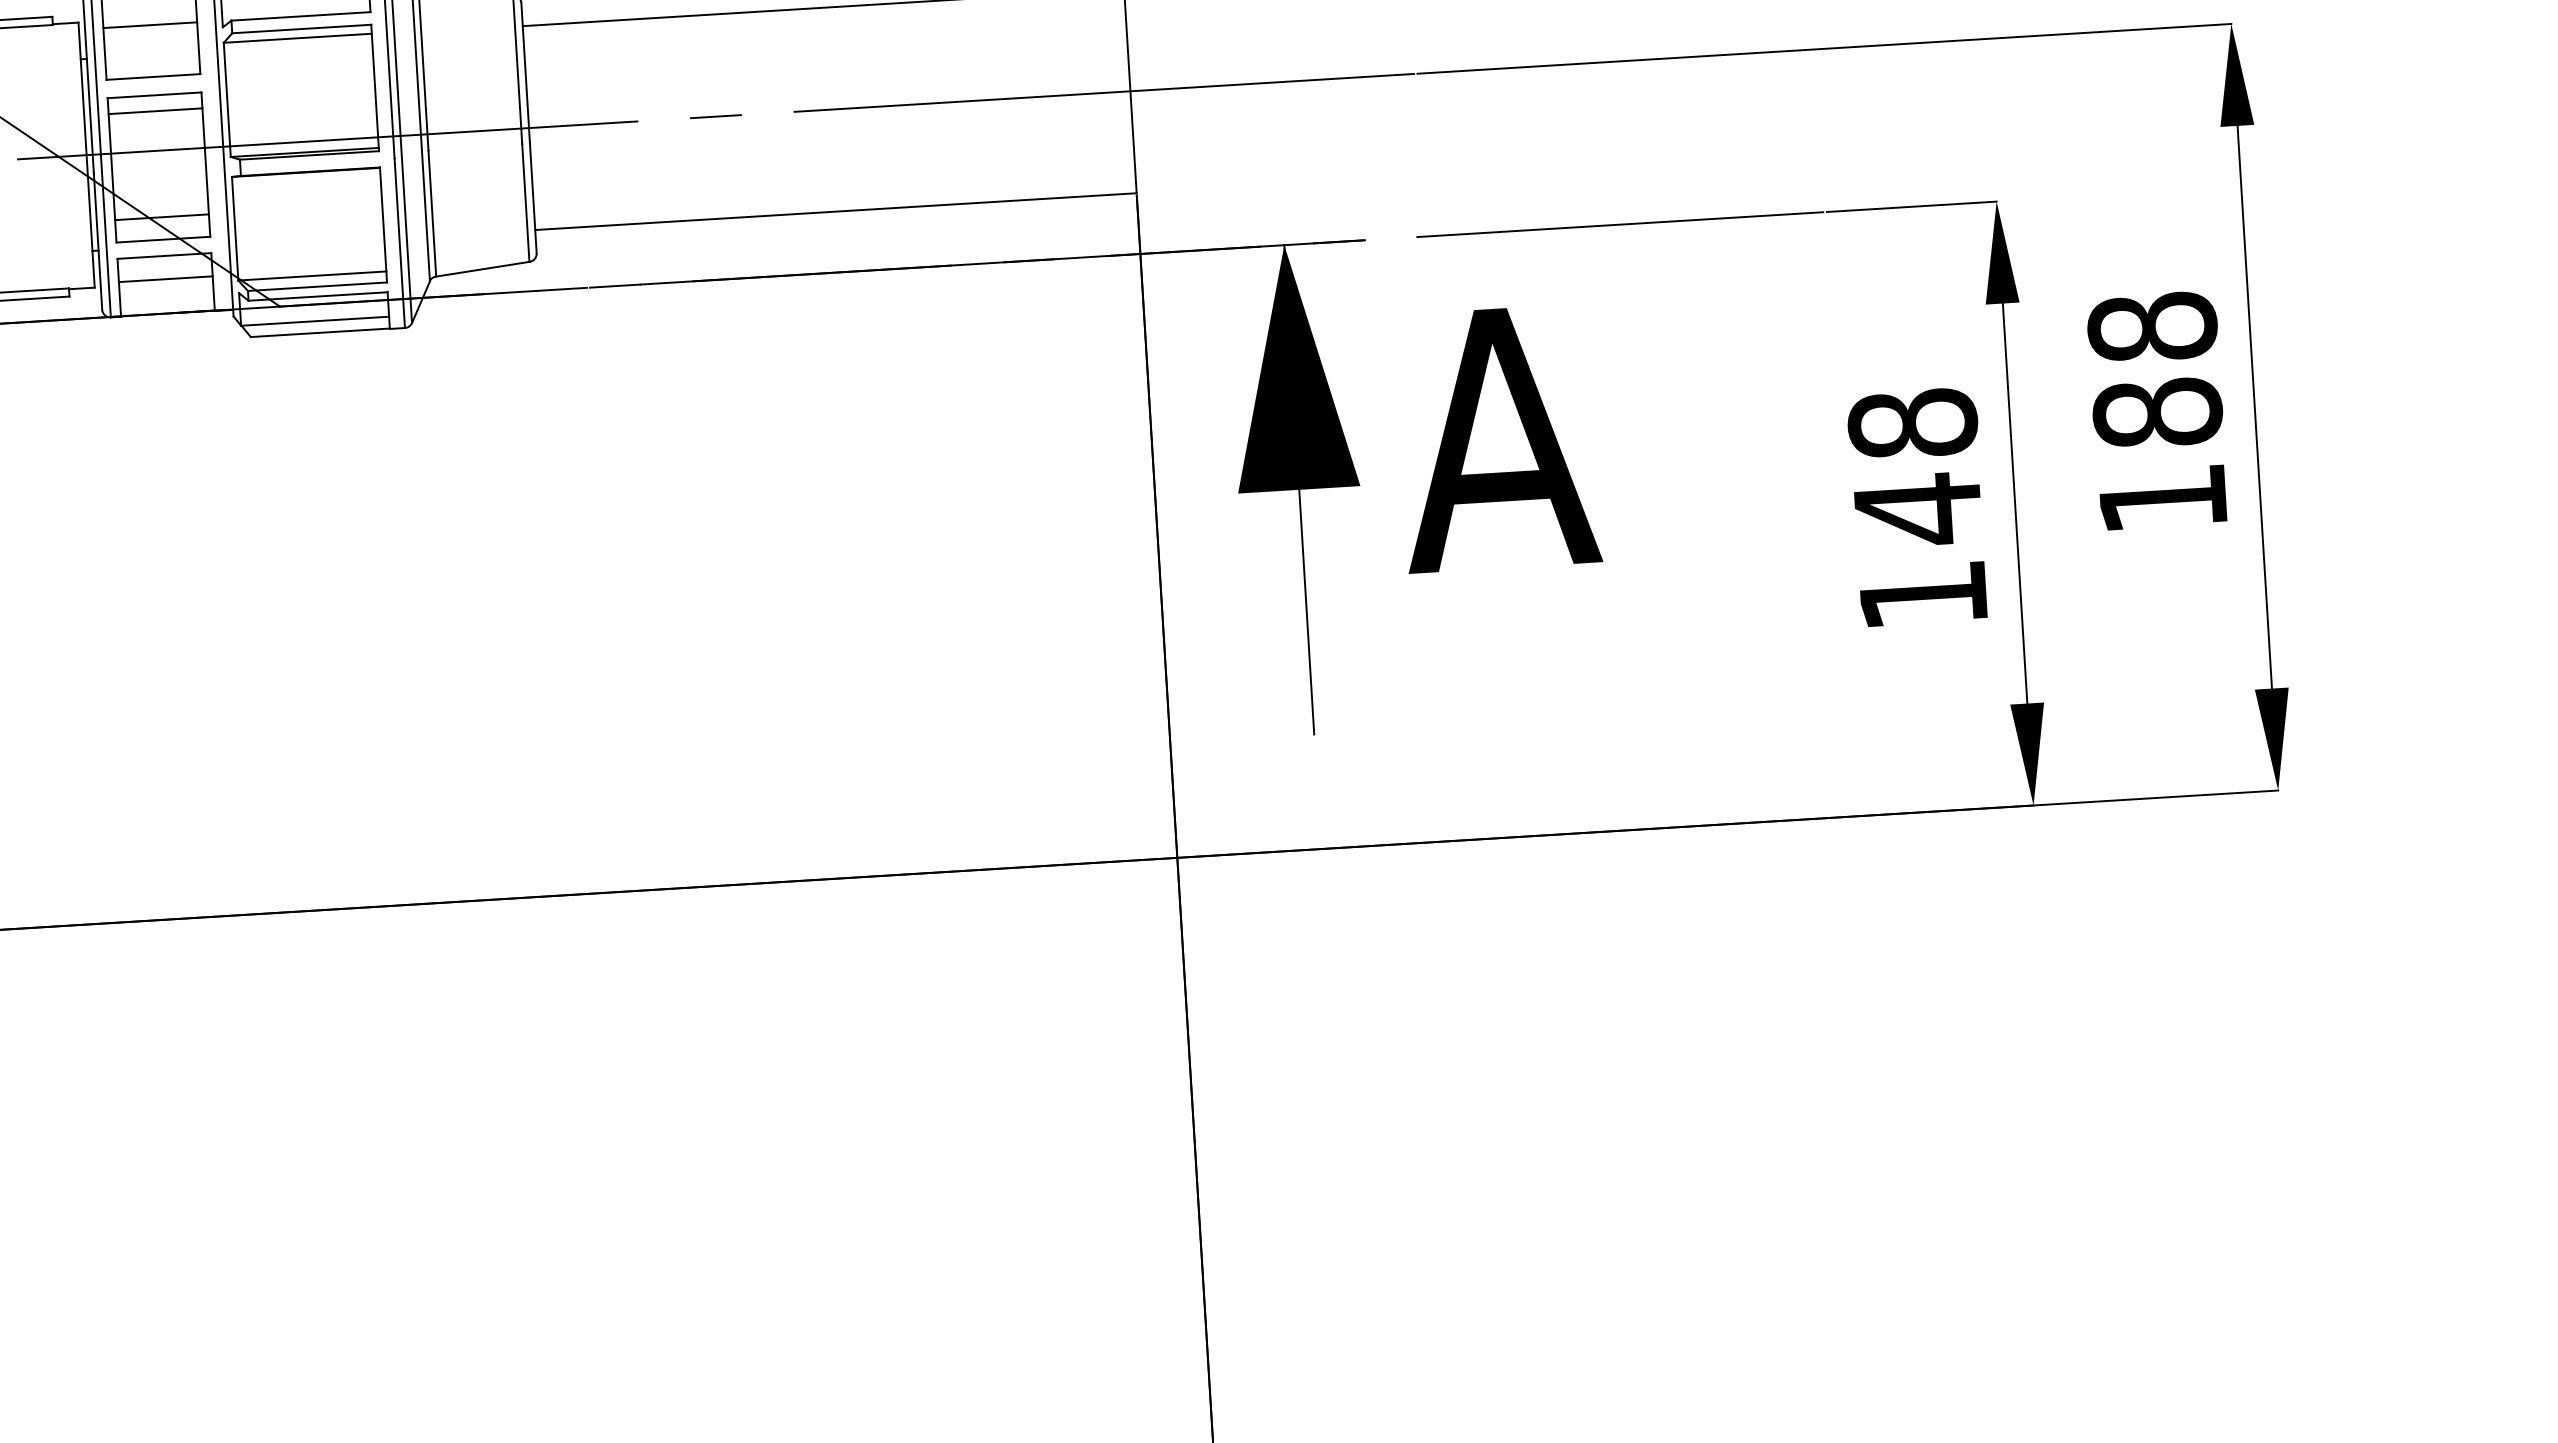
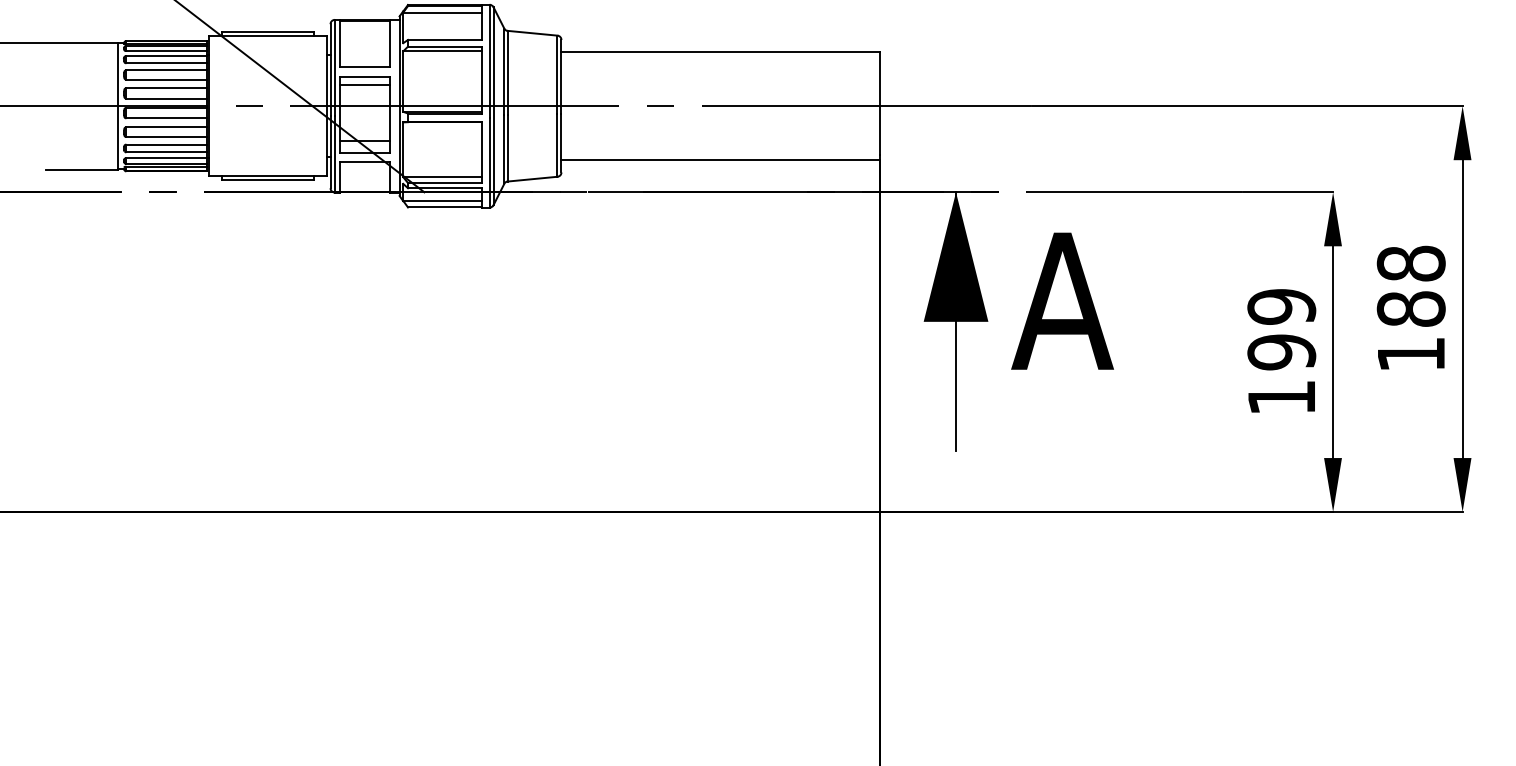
line: (149, 24) -> (364, 39), removed
line: (164, 279) -> (364, 174), removed
text: (1915, 468) -> (1281, 330), 148 -> 199

